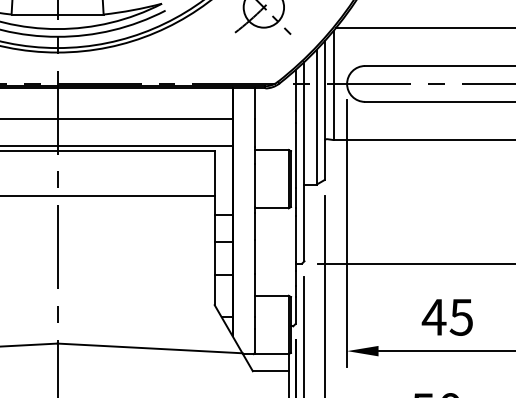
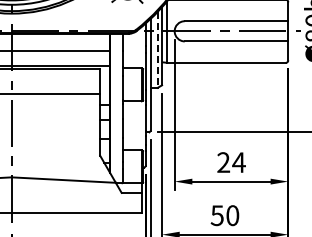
line: (316, 116) -> (157, 49), solid -> dashed
text: (446, 317) -> (230, 162), 45 -> 24

